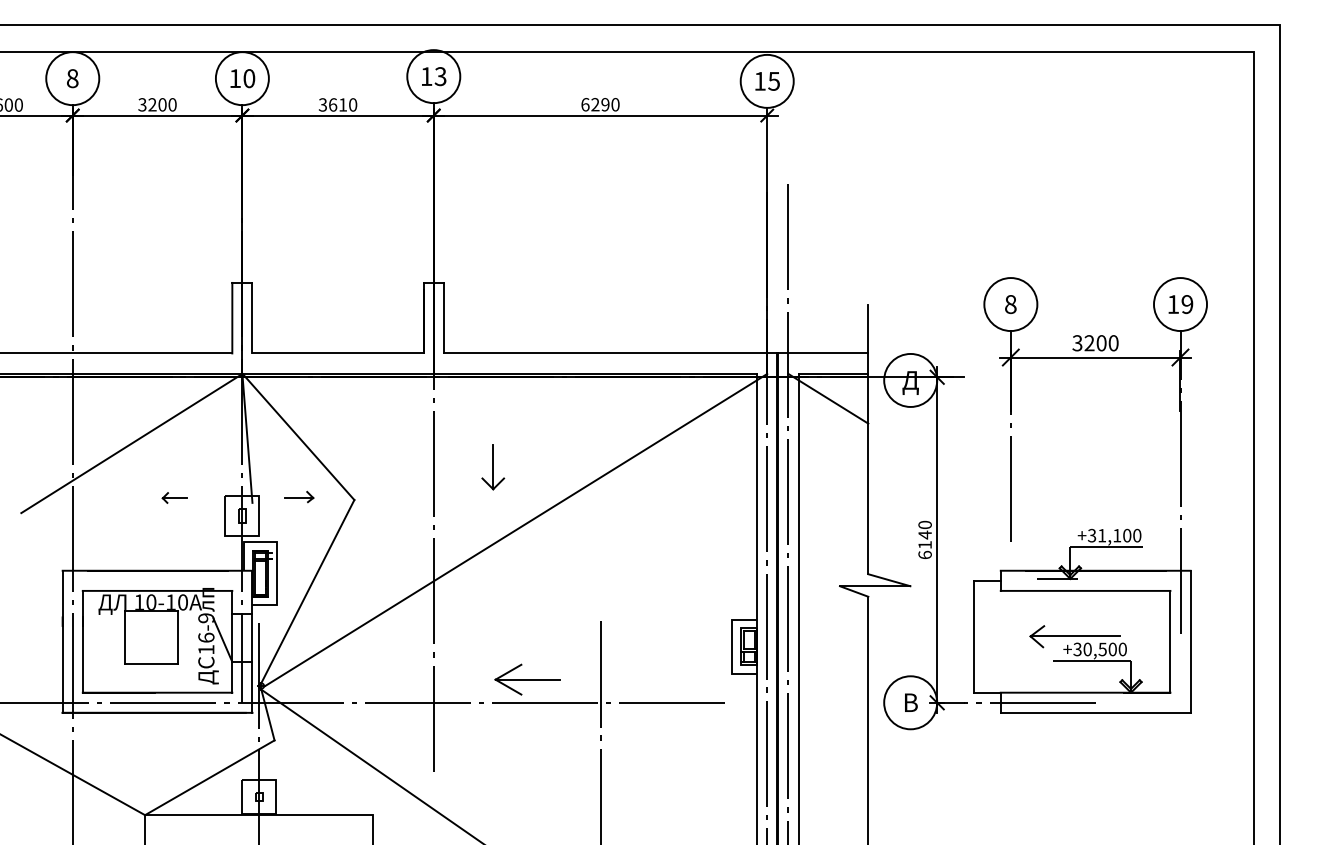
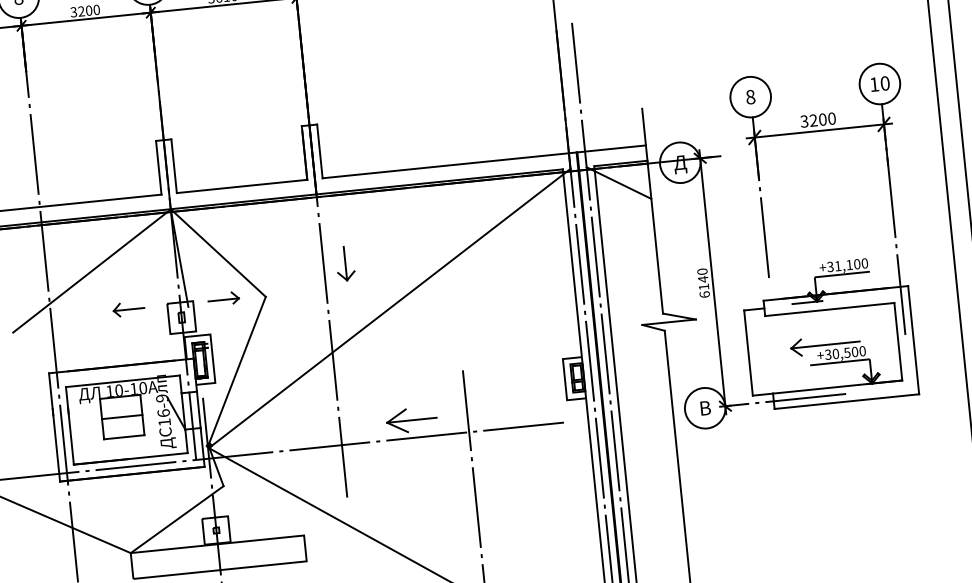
text: (1187, 304) -> (885, 83), 19 -> 10
part: (493, 467) -> (345, 263), moved
part: (299, 496) -> (223, 298), size x1.43
part: (174, 497) -> (128, 308), size x1.67
line: (151, 637) -> (121, 417), added

